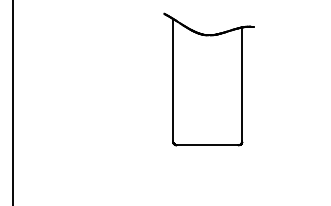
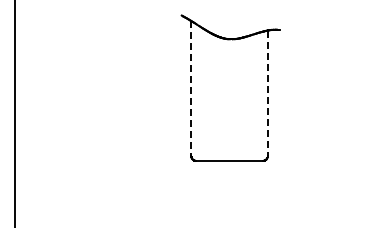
line: (173, 79) -> (191, 88), solid -> dashed
line: (242, 84) -> (267, 93), solid -> dashed

